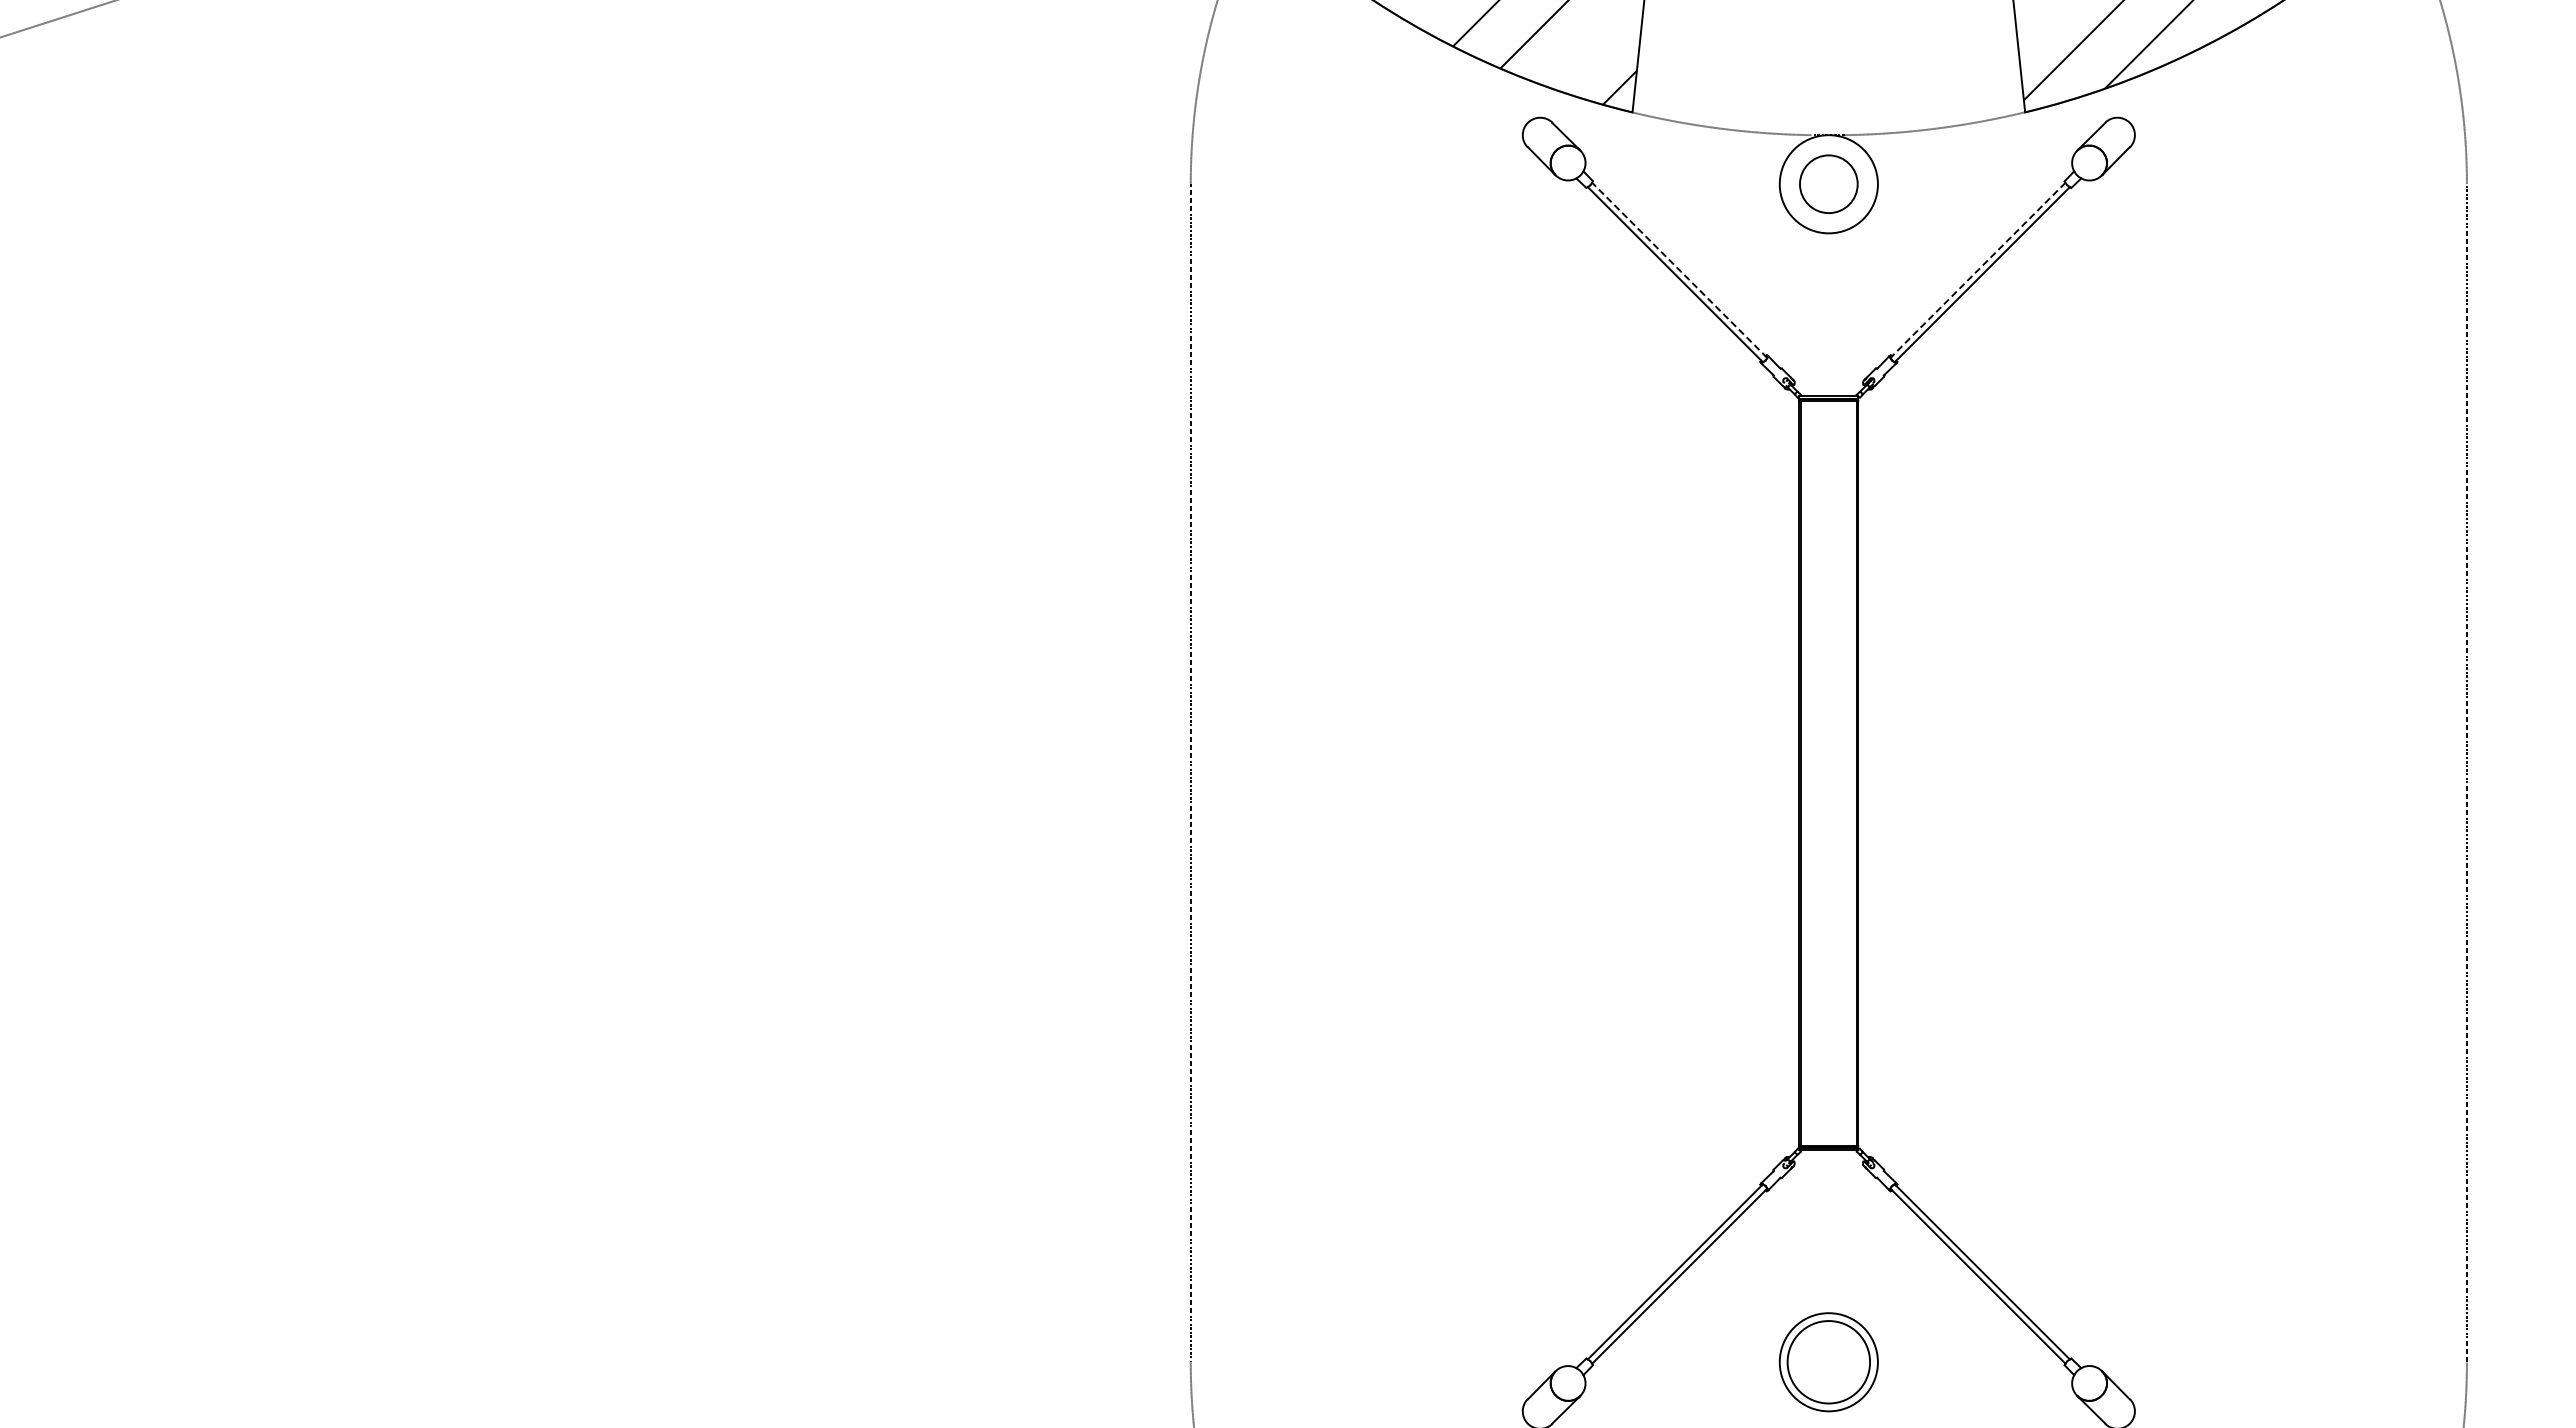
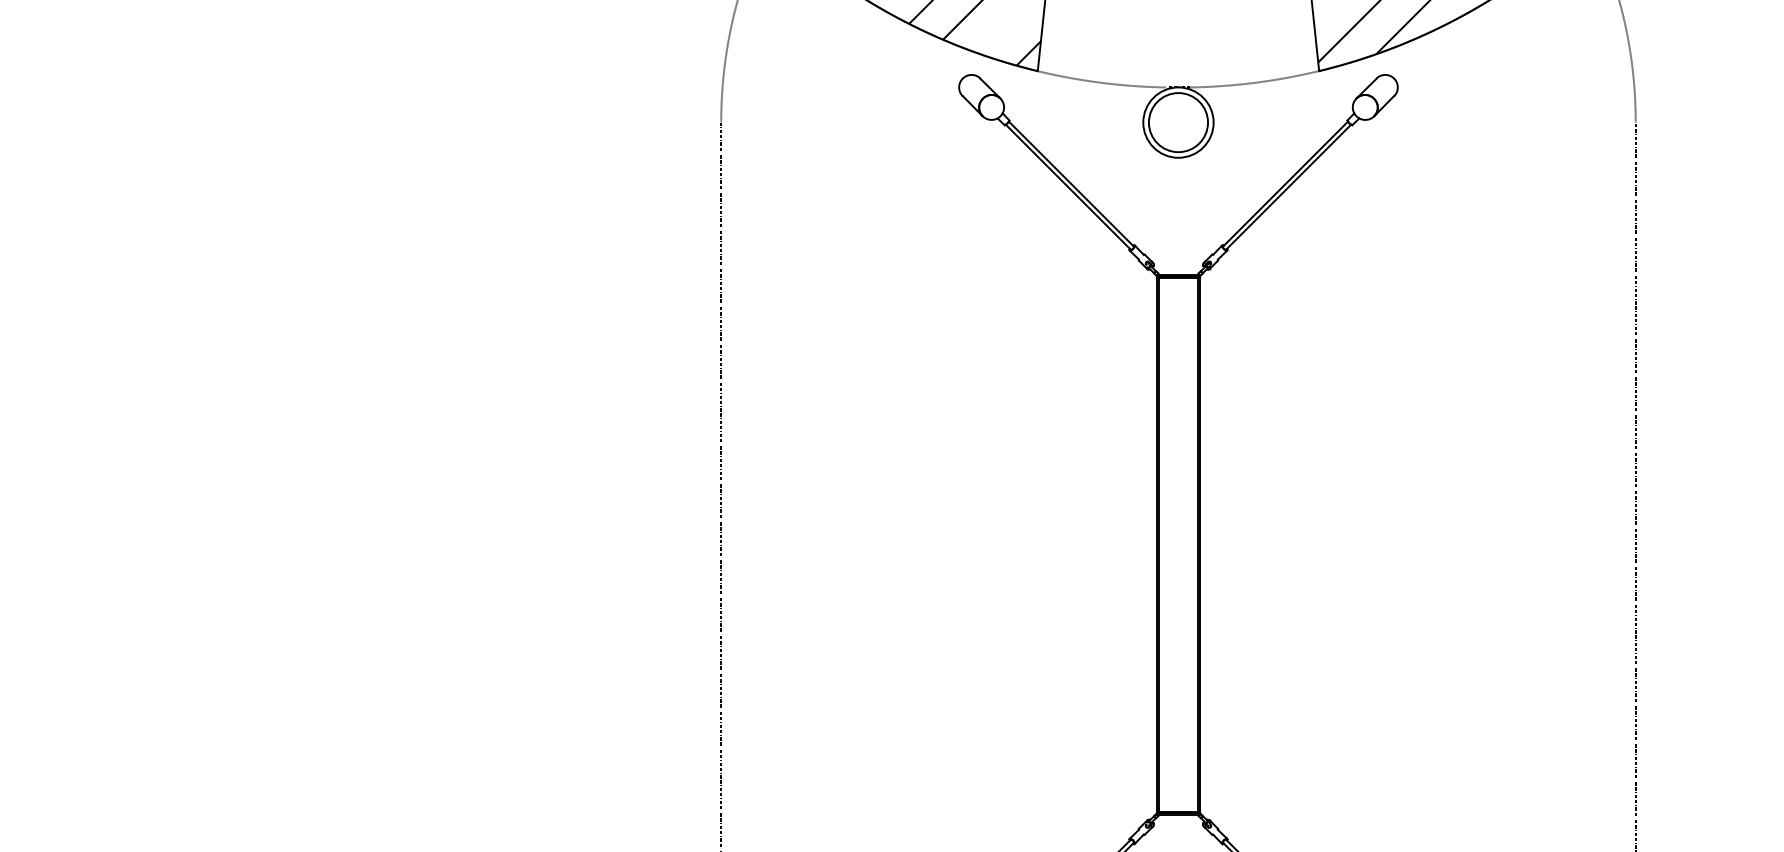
circle: (1828, 184) -> (1178, 122), size x1.43
line: (1679, 270) -> (1071, 184), dashed -> solid
line: (1978, 270) -> (1285, 184), dashed -> solid

